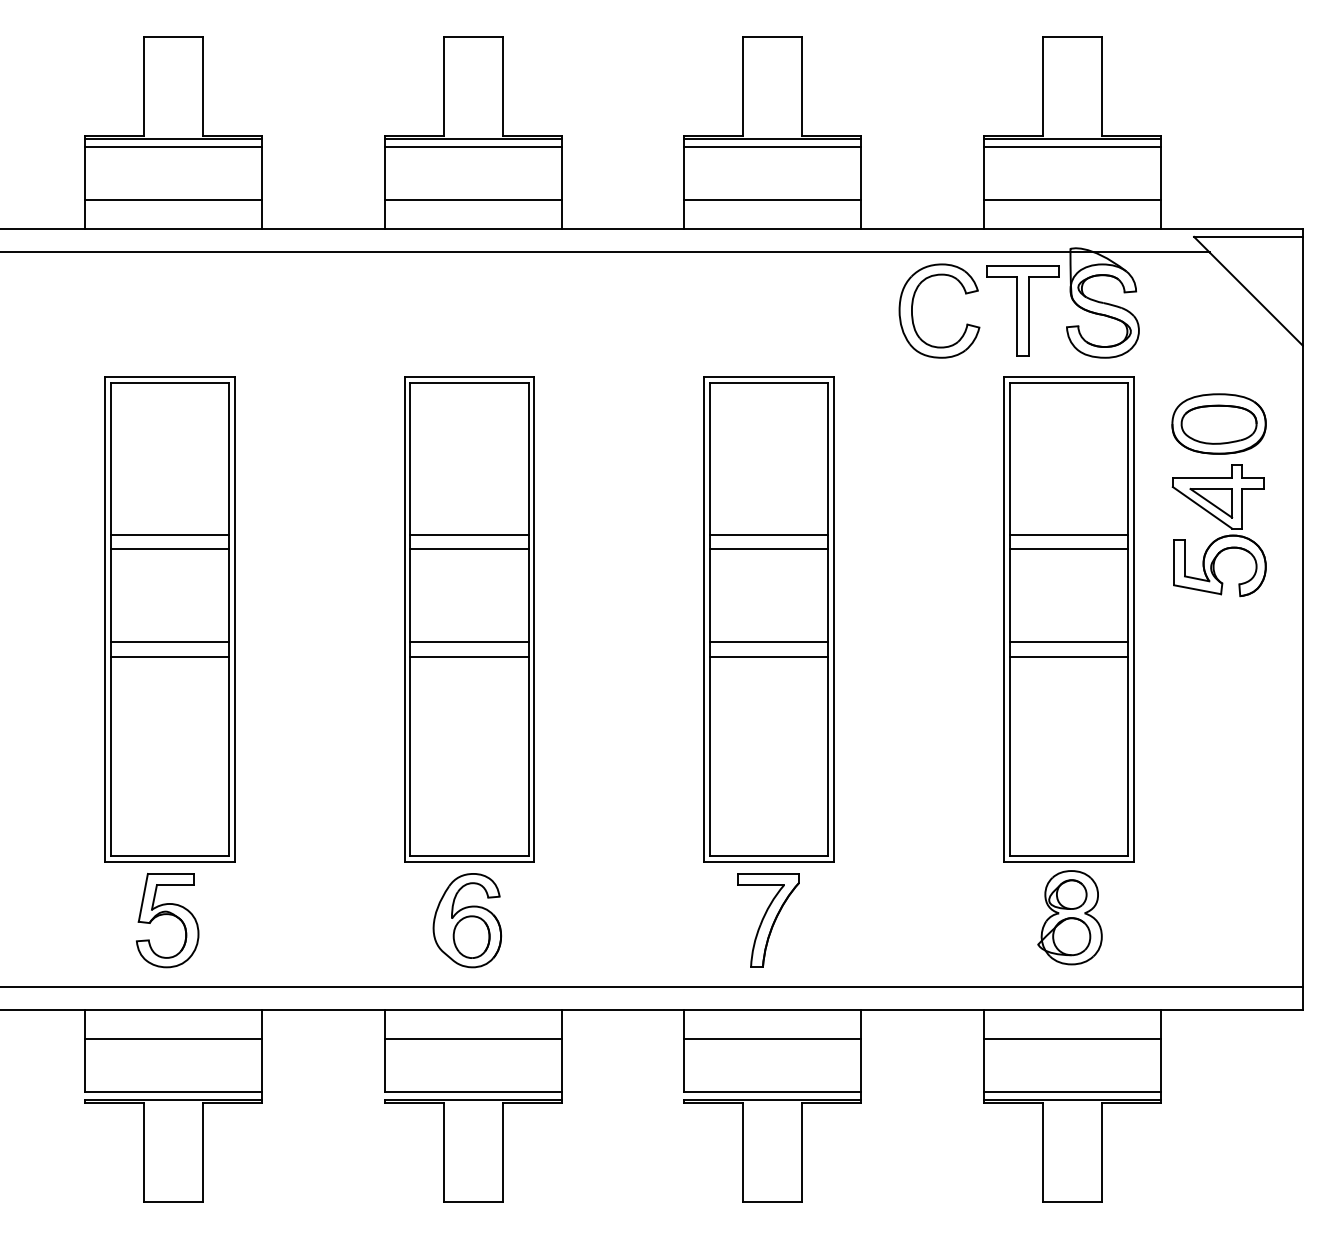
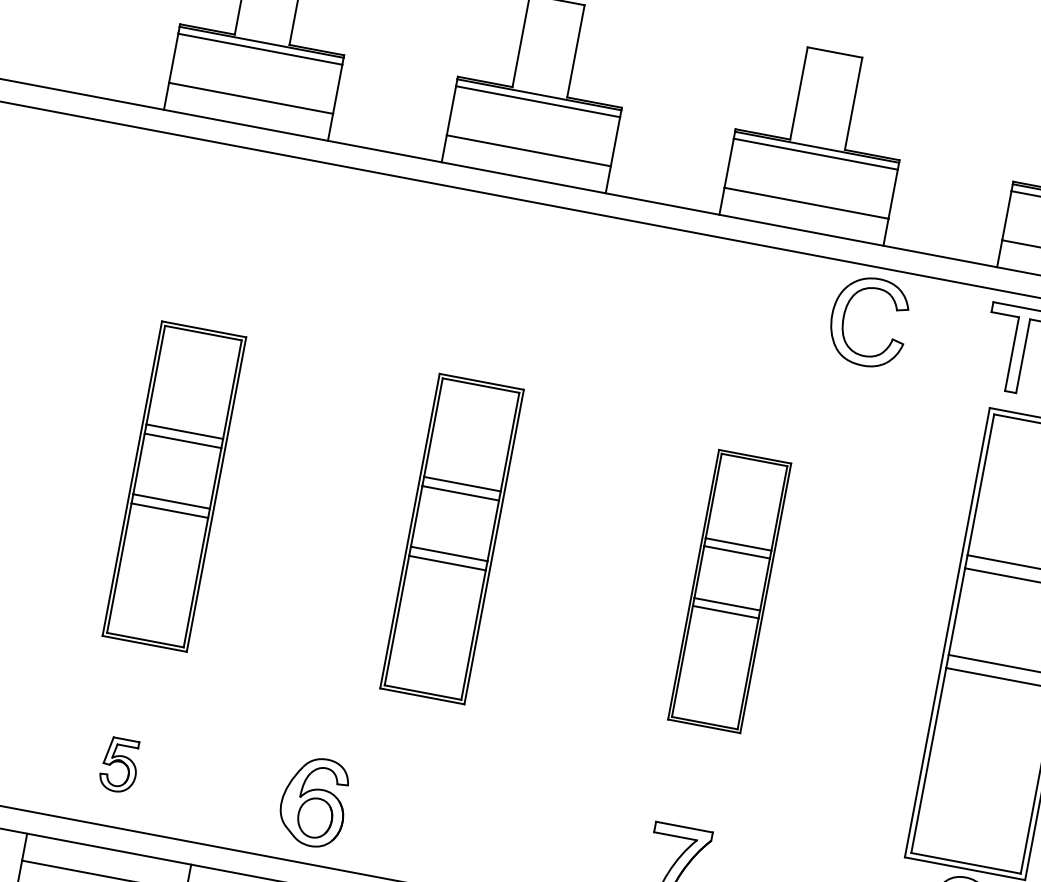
part: (913, 305) -> (846, 312), moved
part: (169, 619) -> (174, 486), size x0.7
part: (469, 619) -> (452, 539), size x0.7
part: (768, 619) -> (729, 591), size x0.6
part: (167, 920) -> (119, 765), size x0.6
part: (467, 920) -> (314, 801), moved

